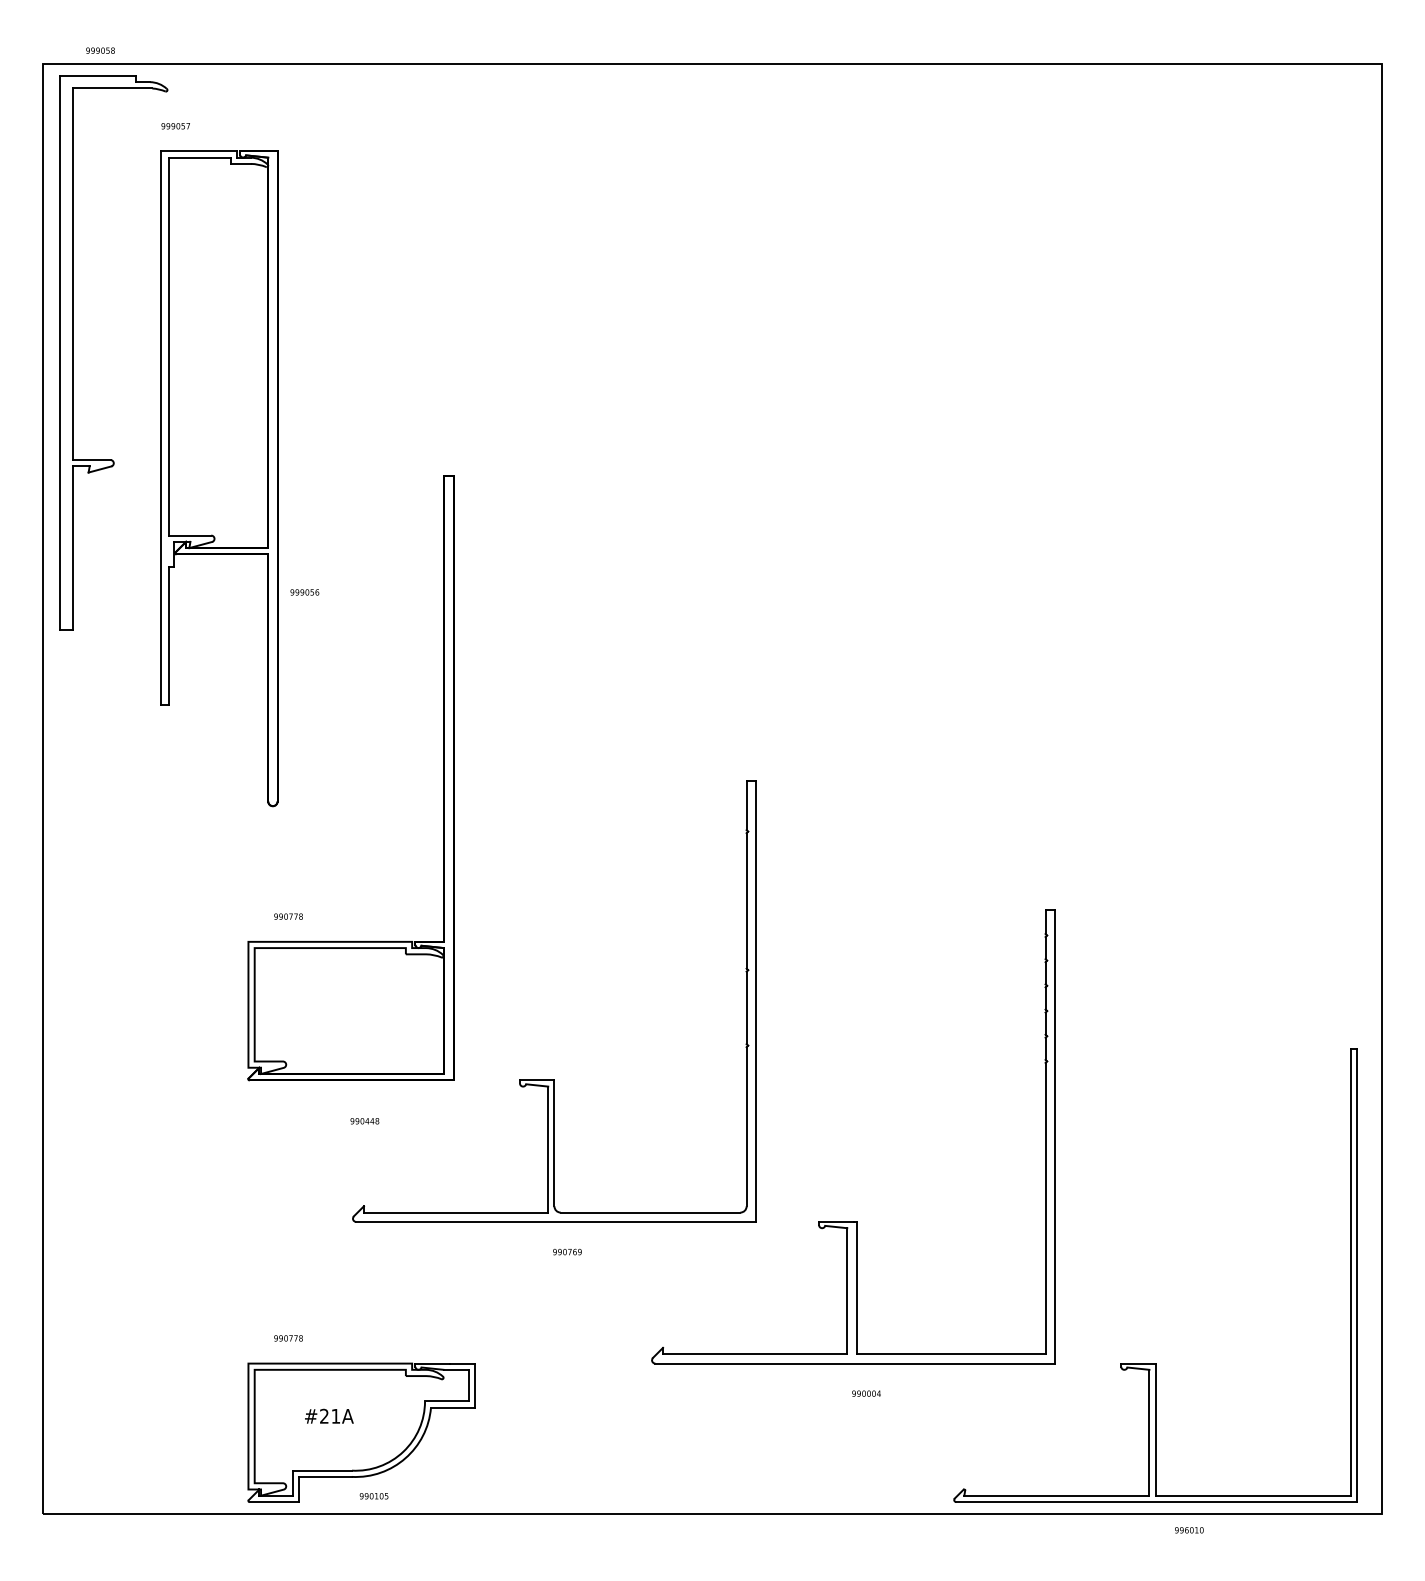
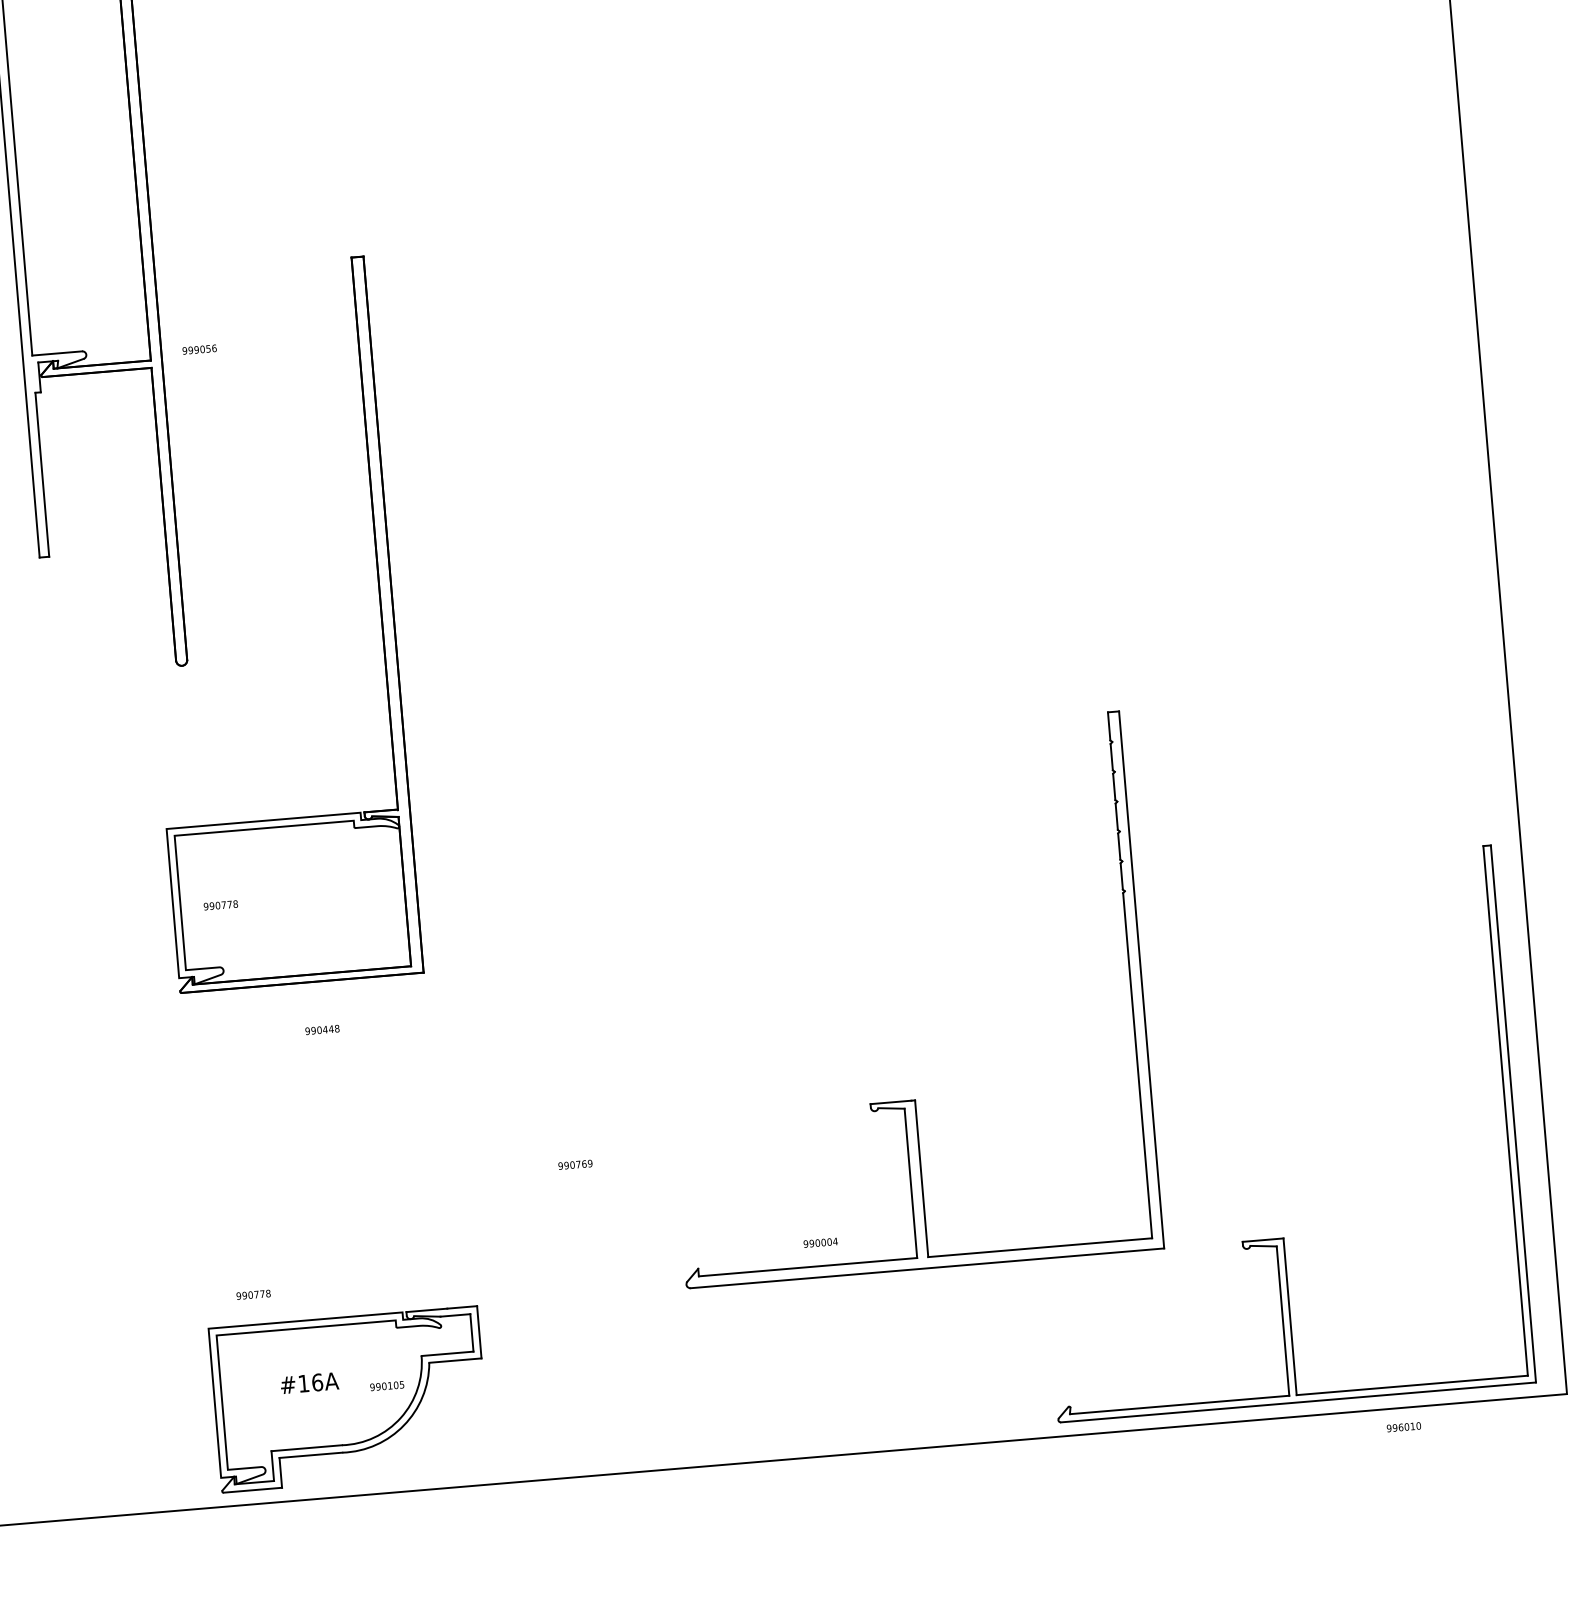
text: (304, 592) -> (199, 349), moved
text: (288, 916) -> (220, 905), moved
part: (554, 1079) -> (542, 961), removed
text: (866, 1393) -> (820, 1242), moved
text: (330, 1415) -> (310, 1382), #21A -> #16A
text: (373, 1496) -> (386, 1386), moved
text: (1189, 1530) -> (1404, 1427), moved

